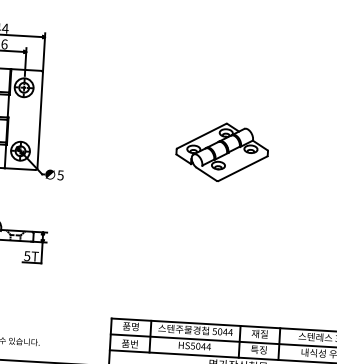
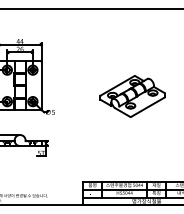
part: (221, 152) -> (132, 96), size x1.43

